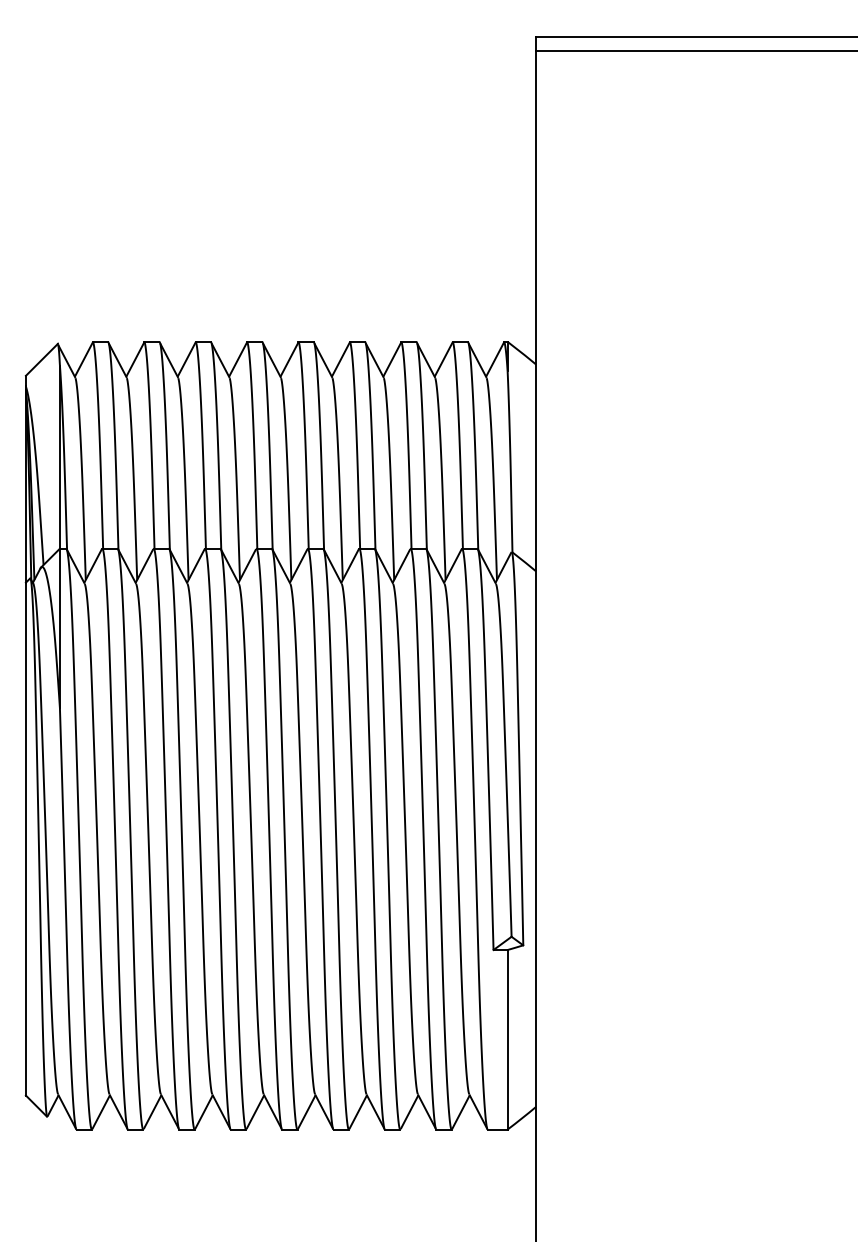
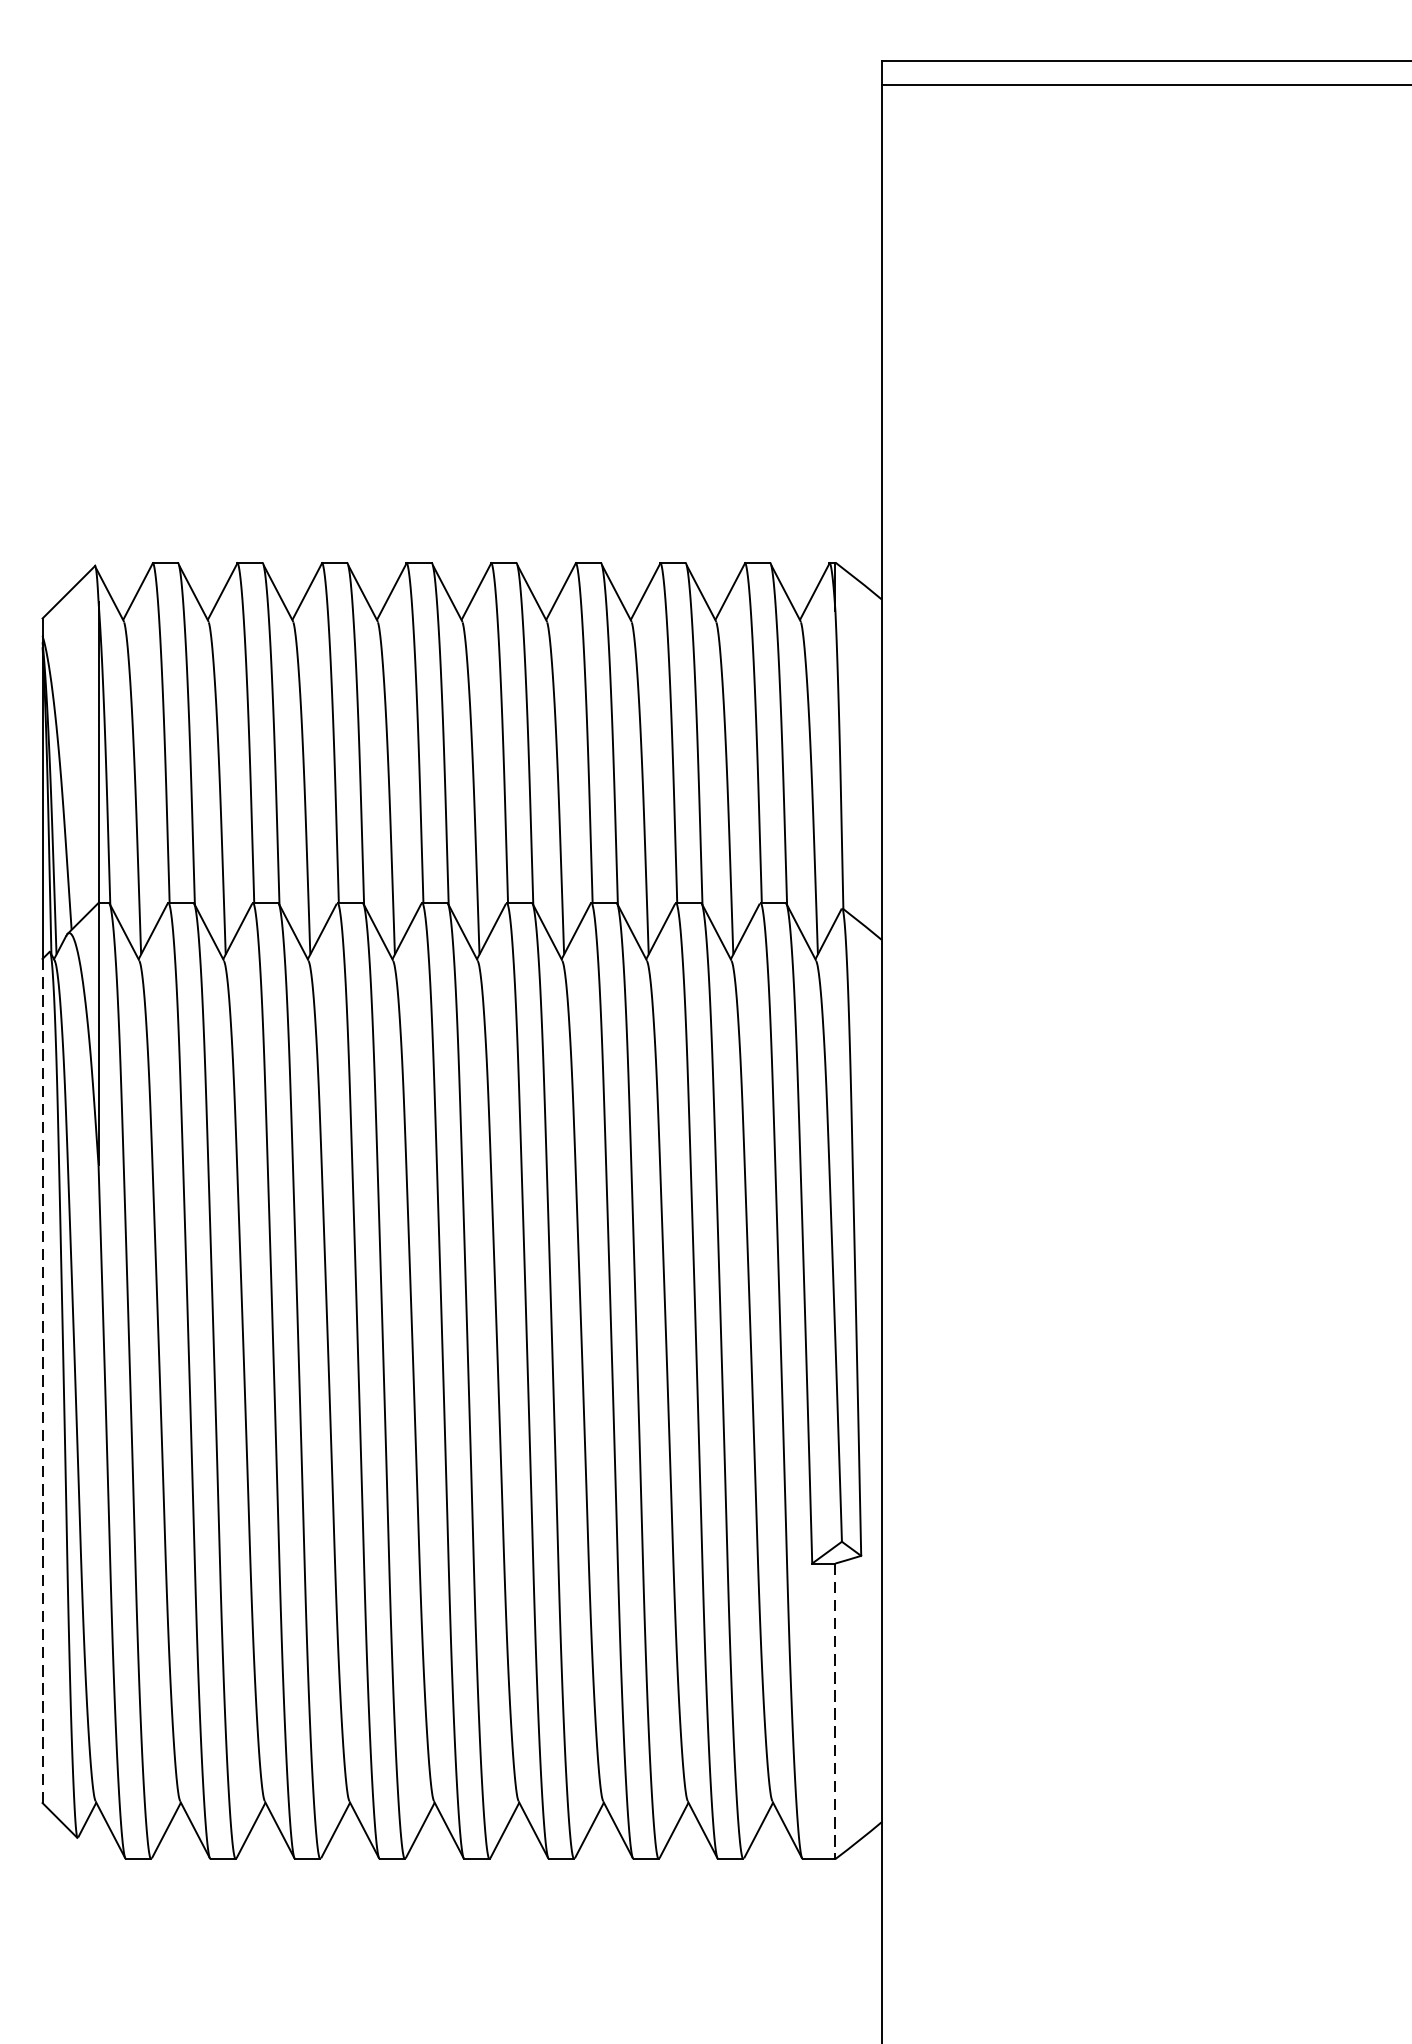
line: (25, 839) -> (41, 1381), solid -> dashed
line: (507, 1039) -> (835, 1710), solid -> dashed

